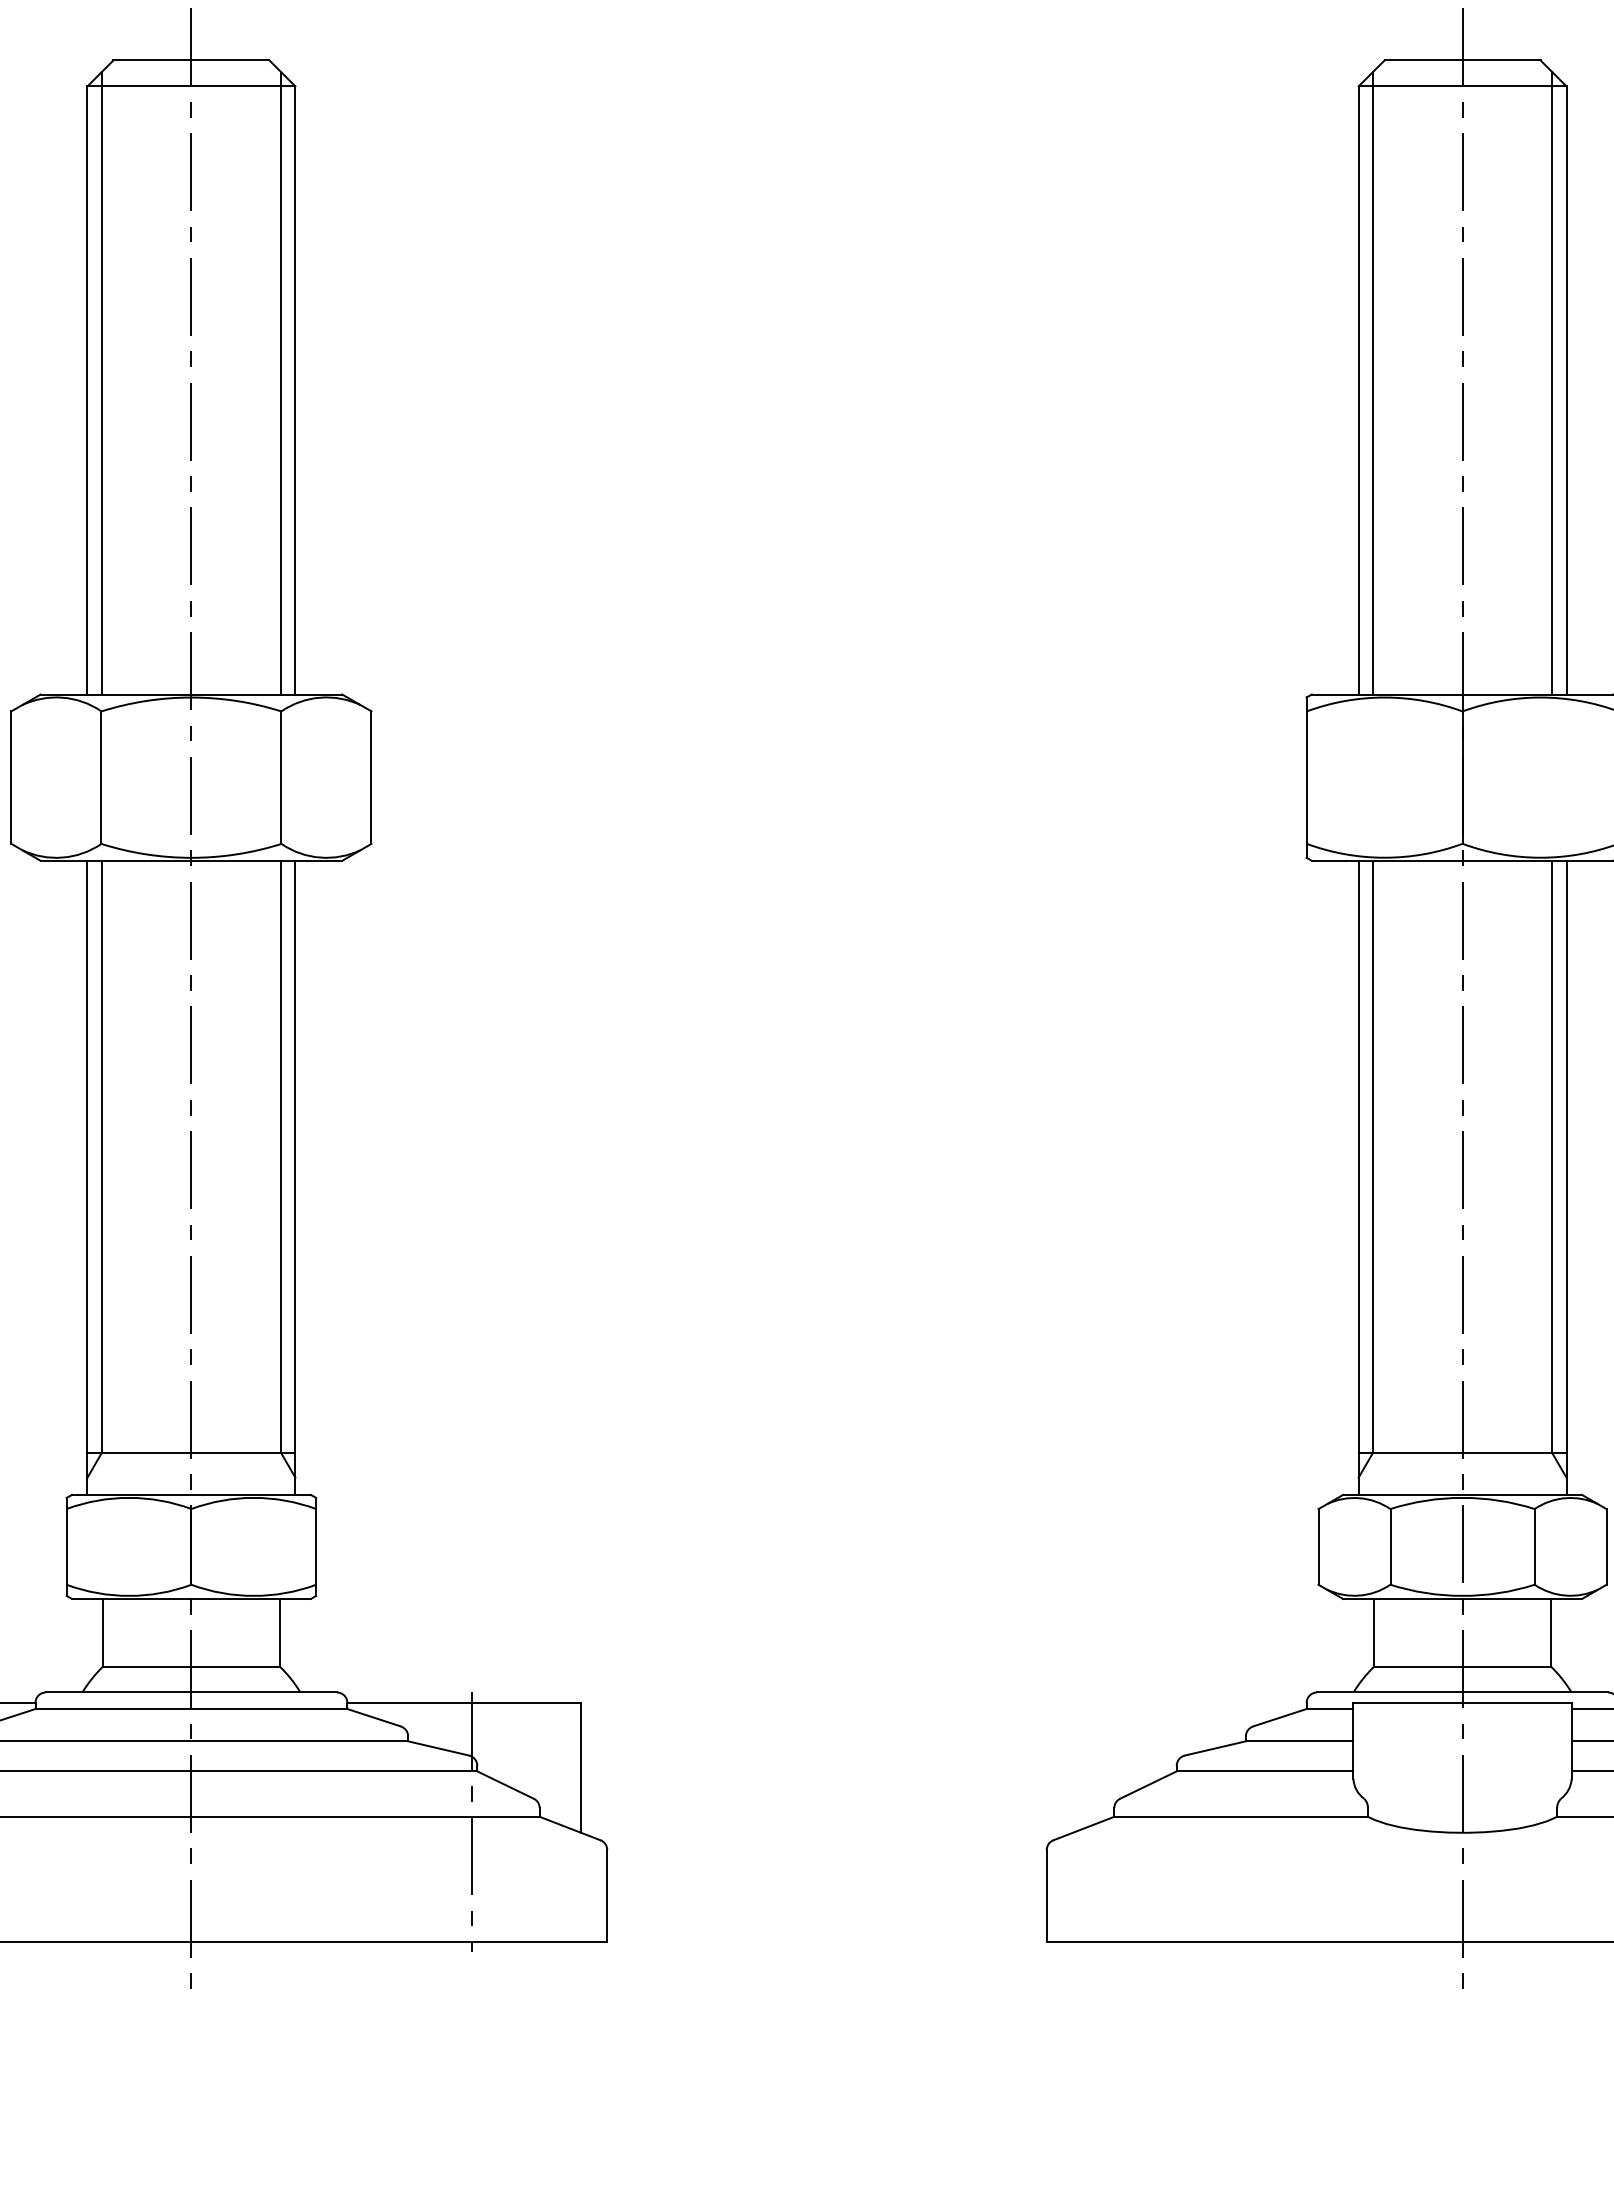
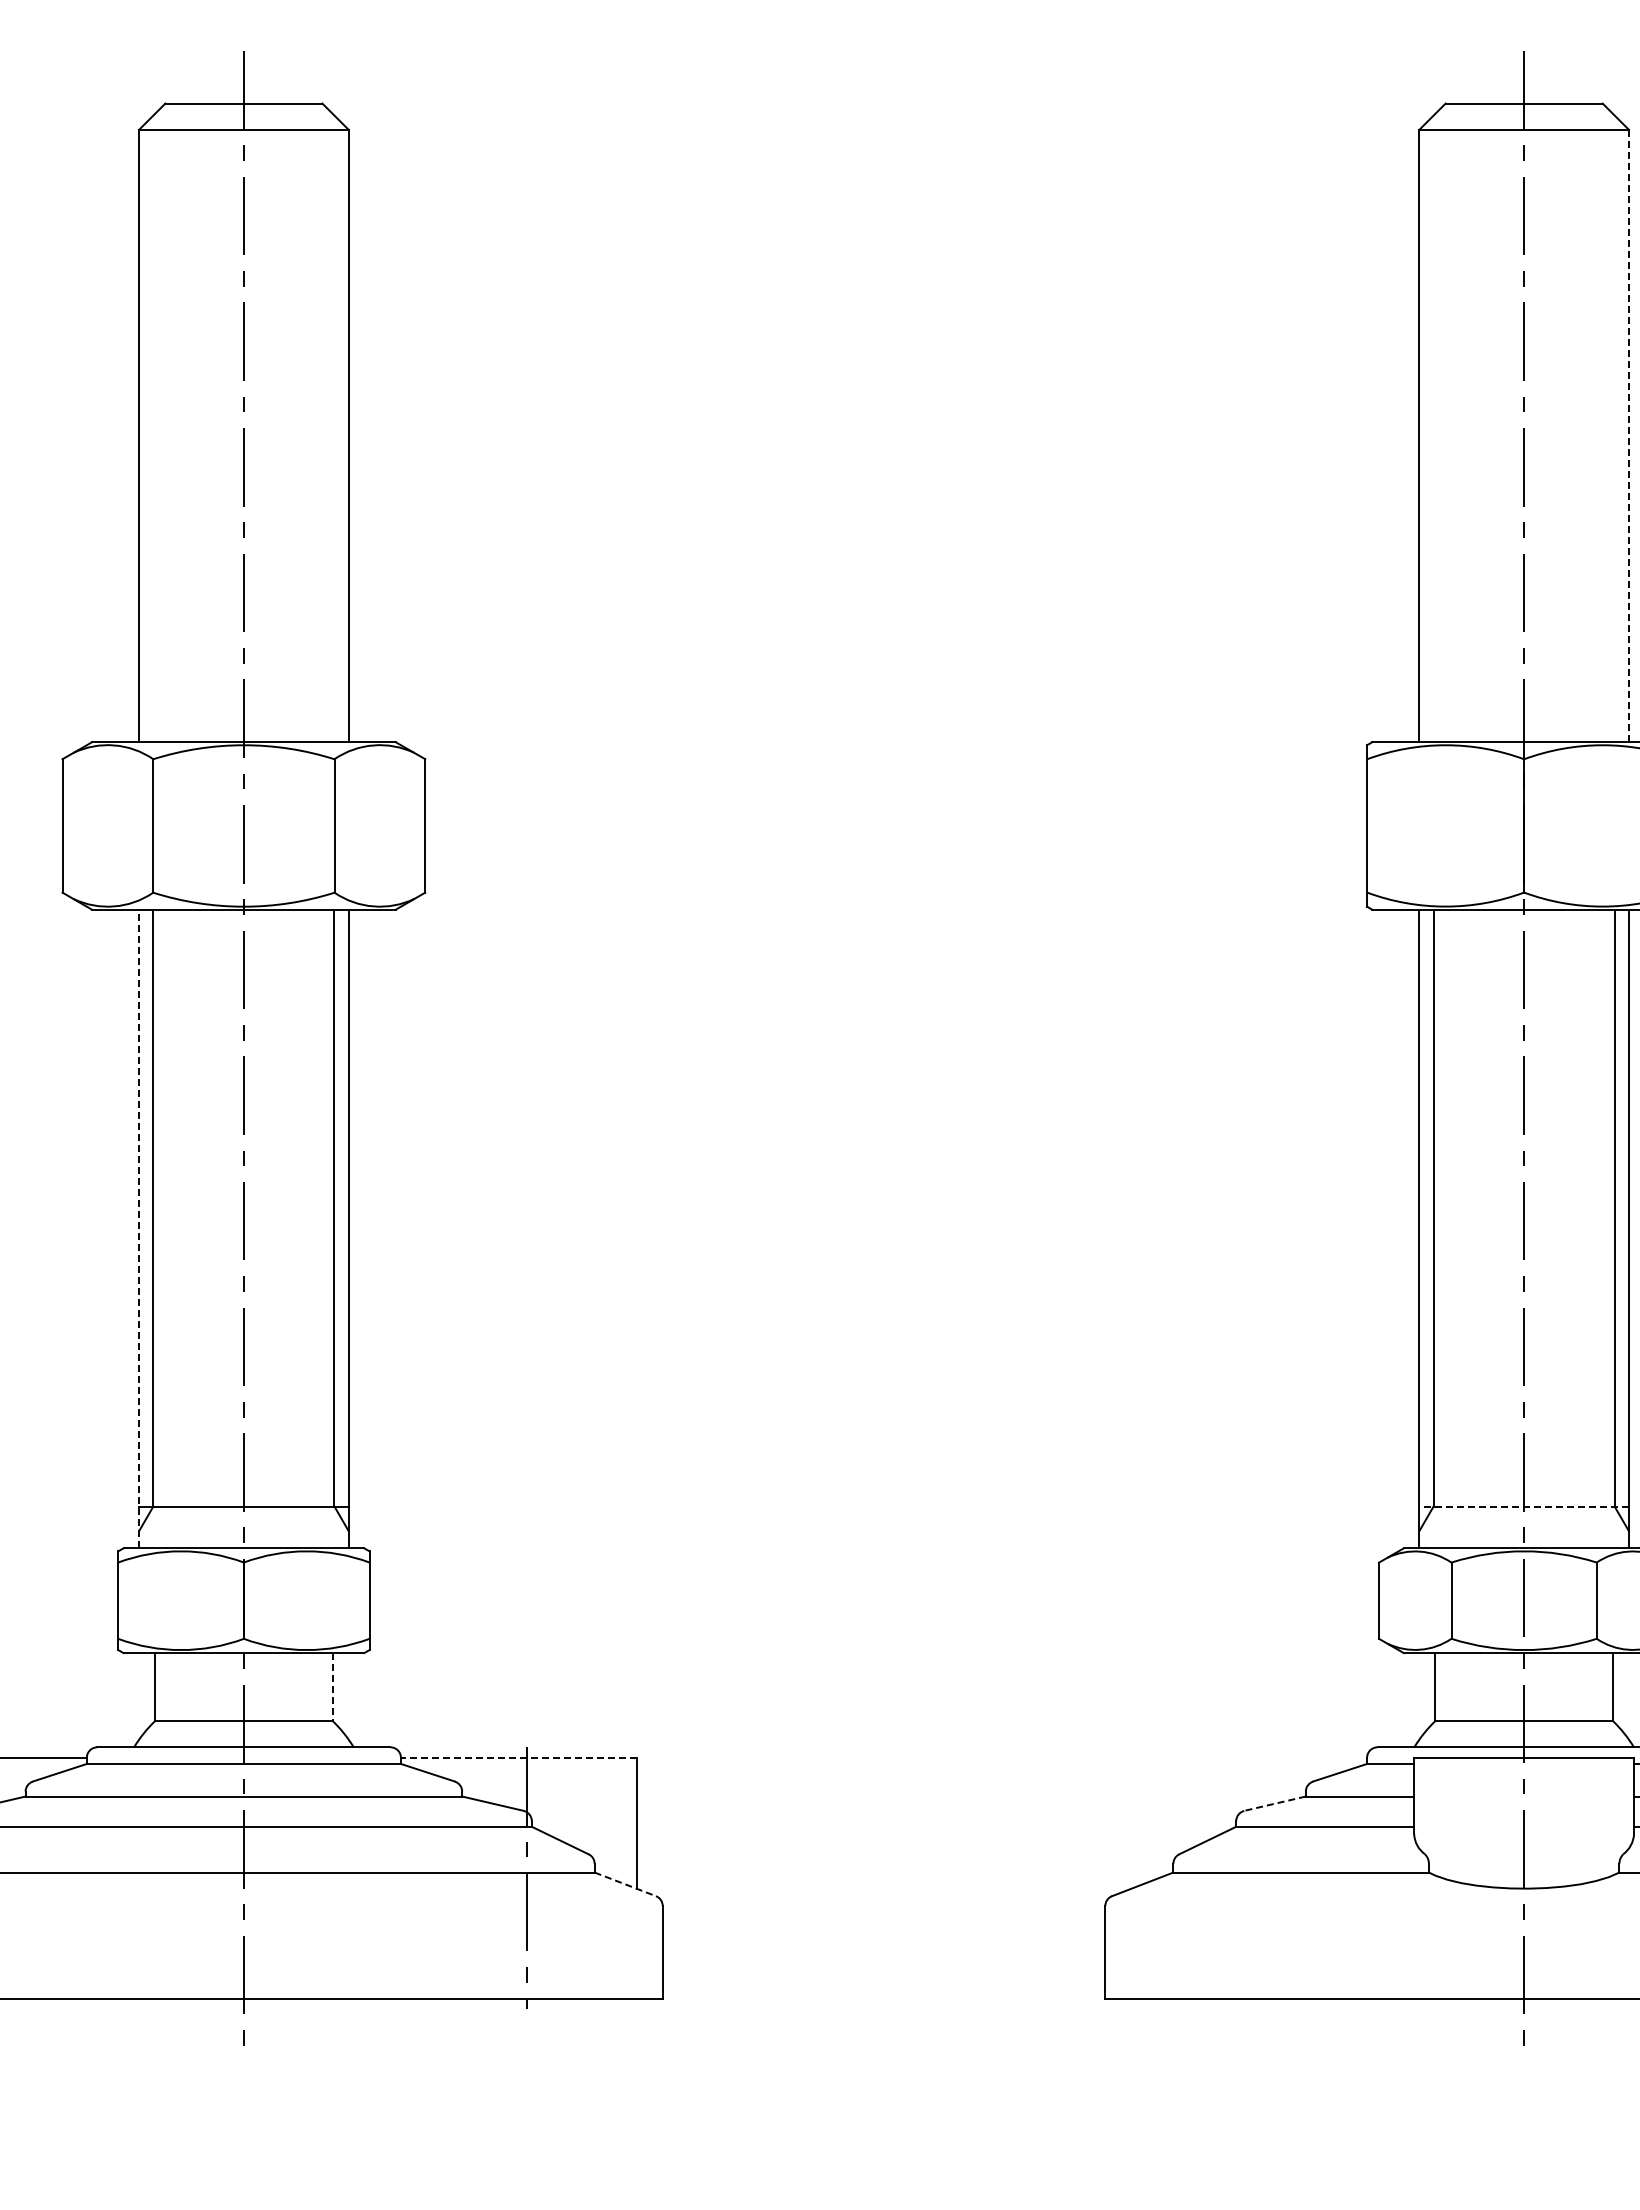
line: (101, 383) -> (153, 428), removed
line: (281, 383) -> (334, 428), removed
line: (1372, 383) -> (1433, 428), removed
line: (1552, 383) -> (1614, 428), removed
line: (1566, 389) -> (1628, 435), solid -> dashed
line: (87, 1177) -> (139, 1228), solid -> dashed
line: (1462, 1453) -> (1524, 1506), solid -> dashed
line: (279, 1633) -> (332, 1687), solid -> dashed
line: (464, 1702) -> (518, 1757), solid -> dashed
line: (1215, 1748) -> (1275, 1803), solid -> dashed
line: (570, 1828) -> (625, 1884), solid -> dashed

